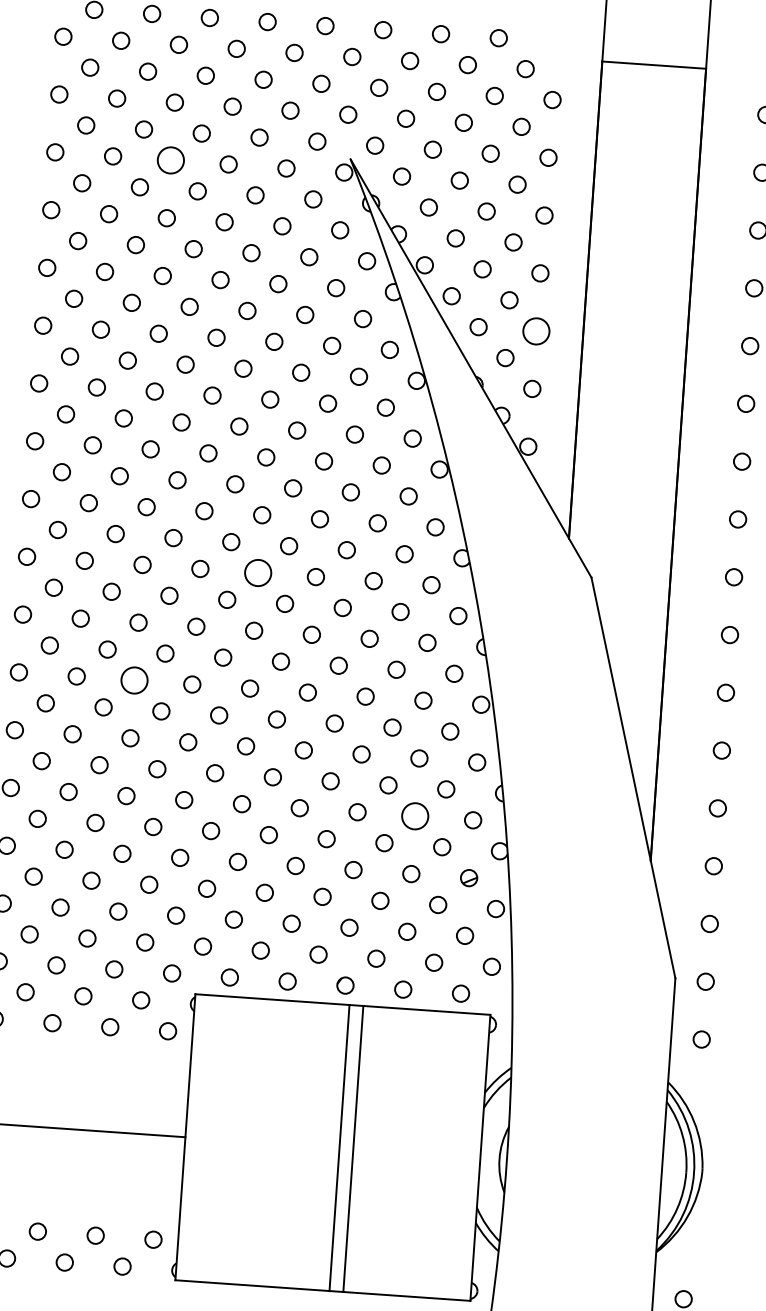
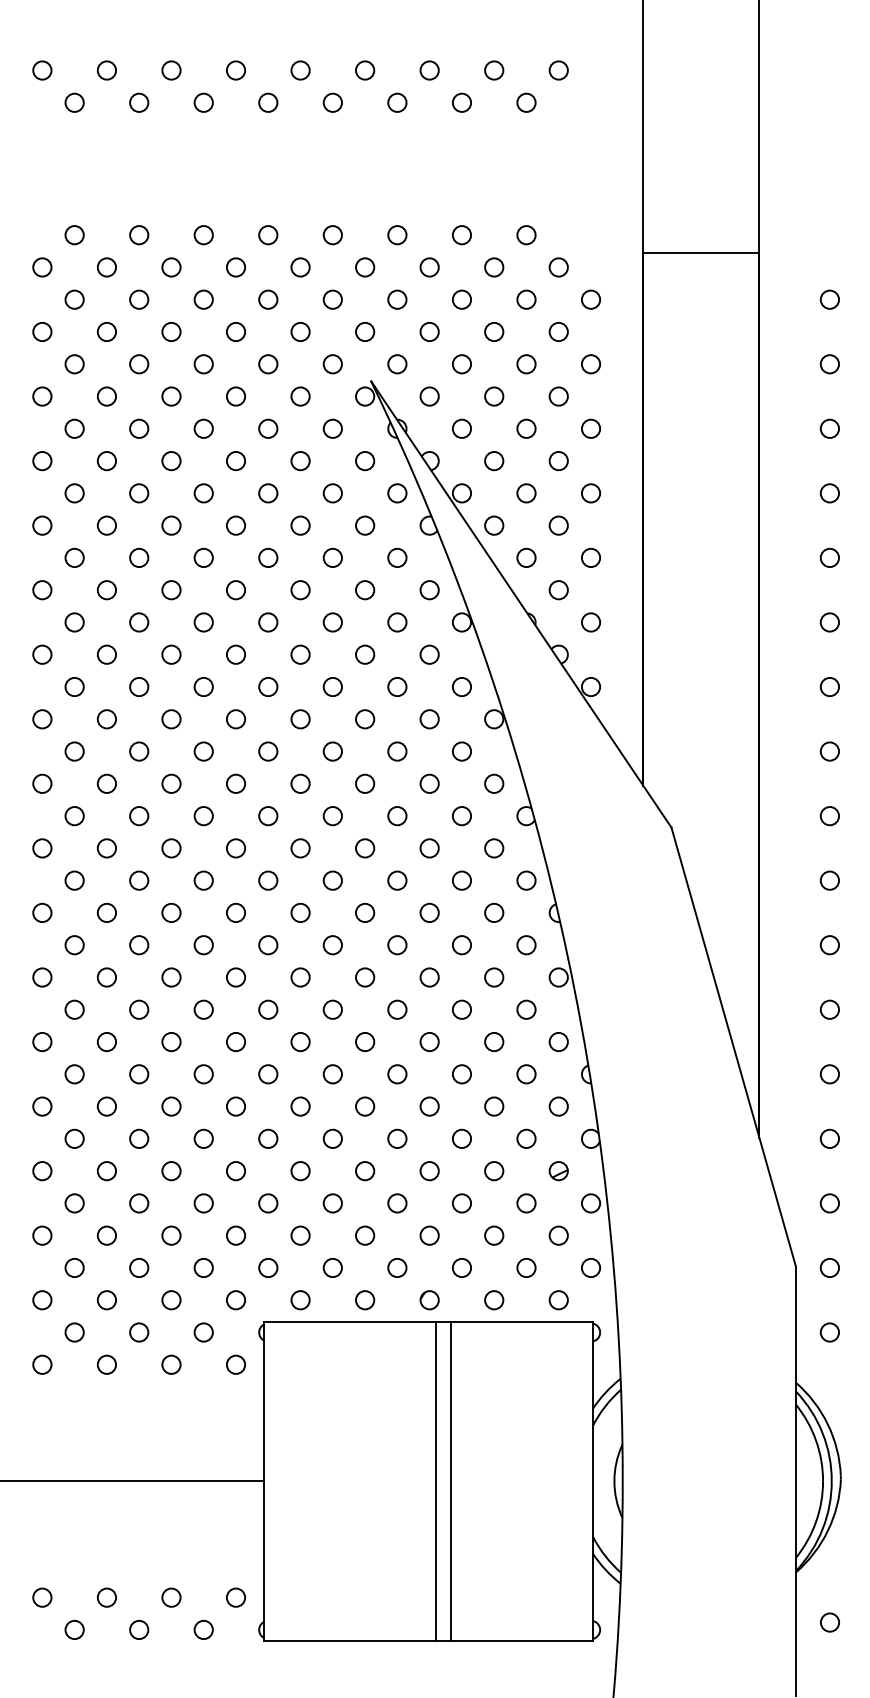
circle: (170, 160) -> (171, 396), size x0.62
circle: (535, 330) -> (590, 557), size x0.62
circle: (258, 573) -> (300, 848), size x0.62
circle: (134, 680) -> (171, 977), size x0.62
circle: (415, 816) -> (494, 1106), size x0.62

